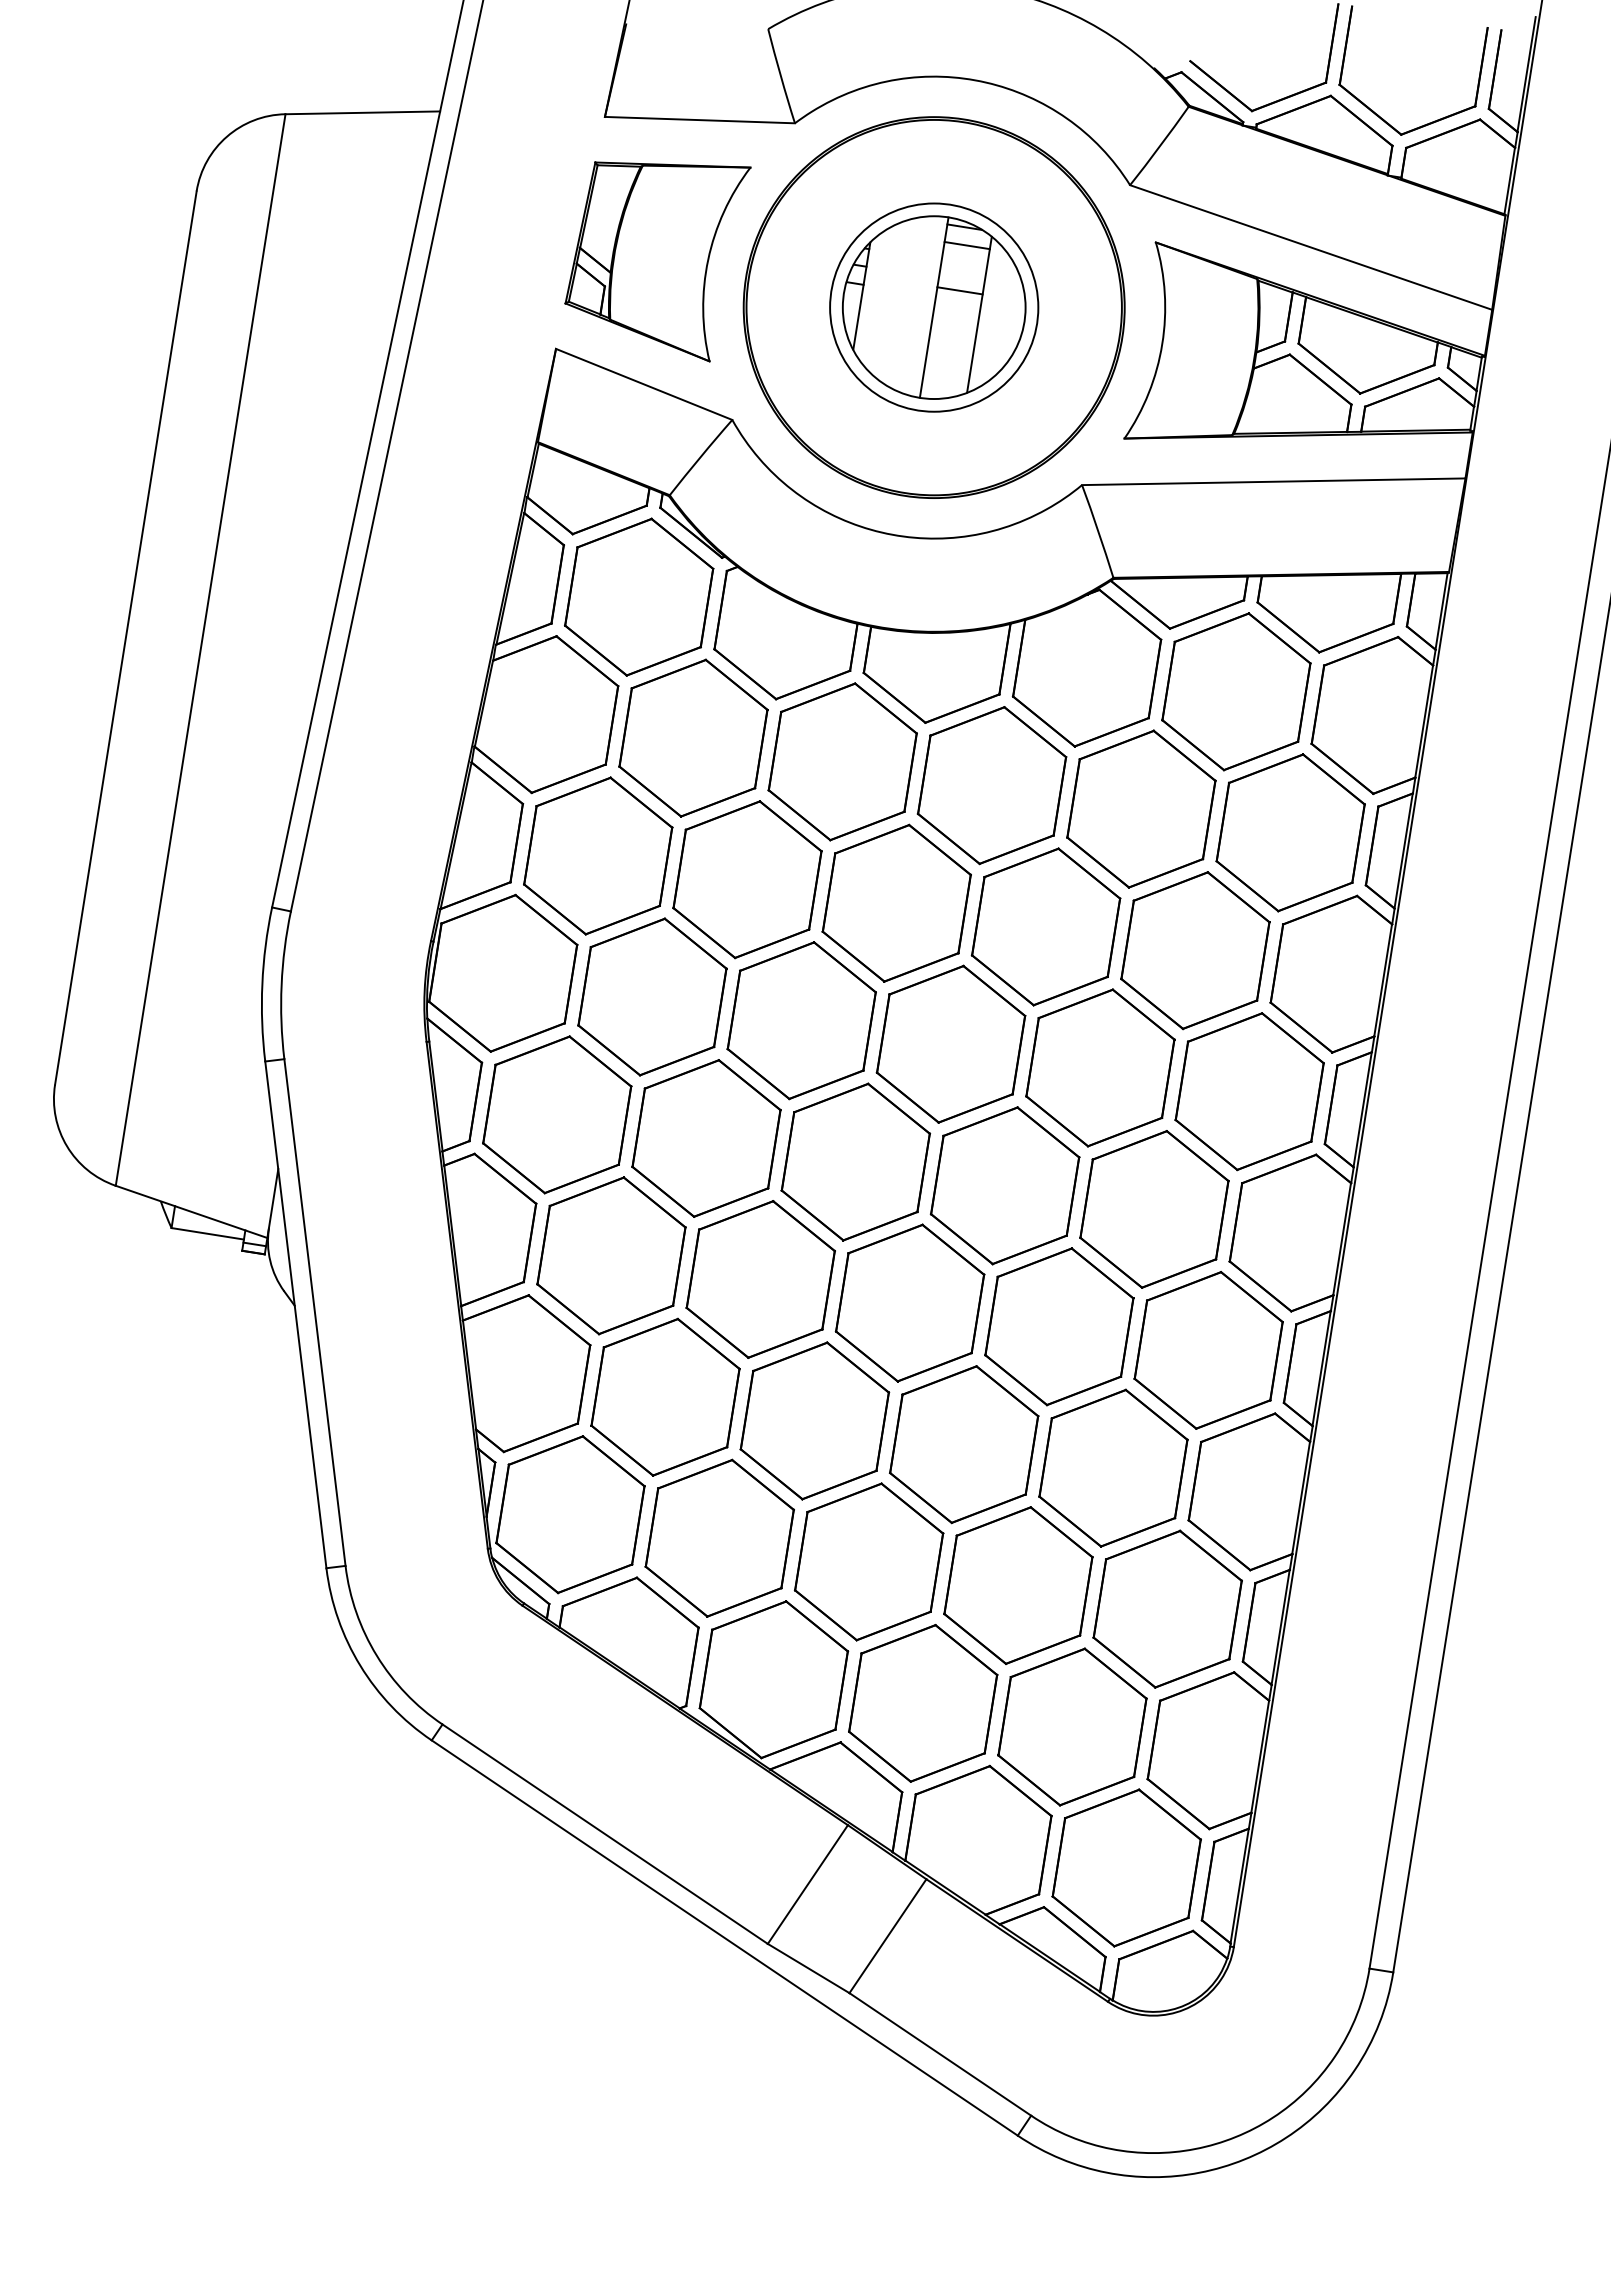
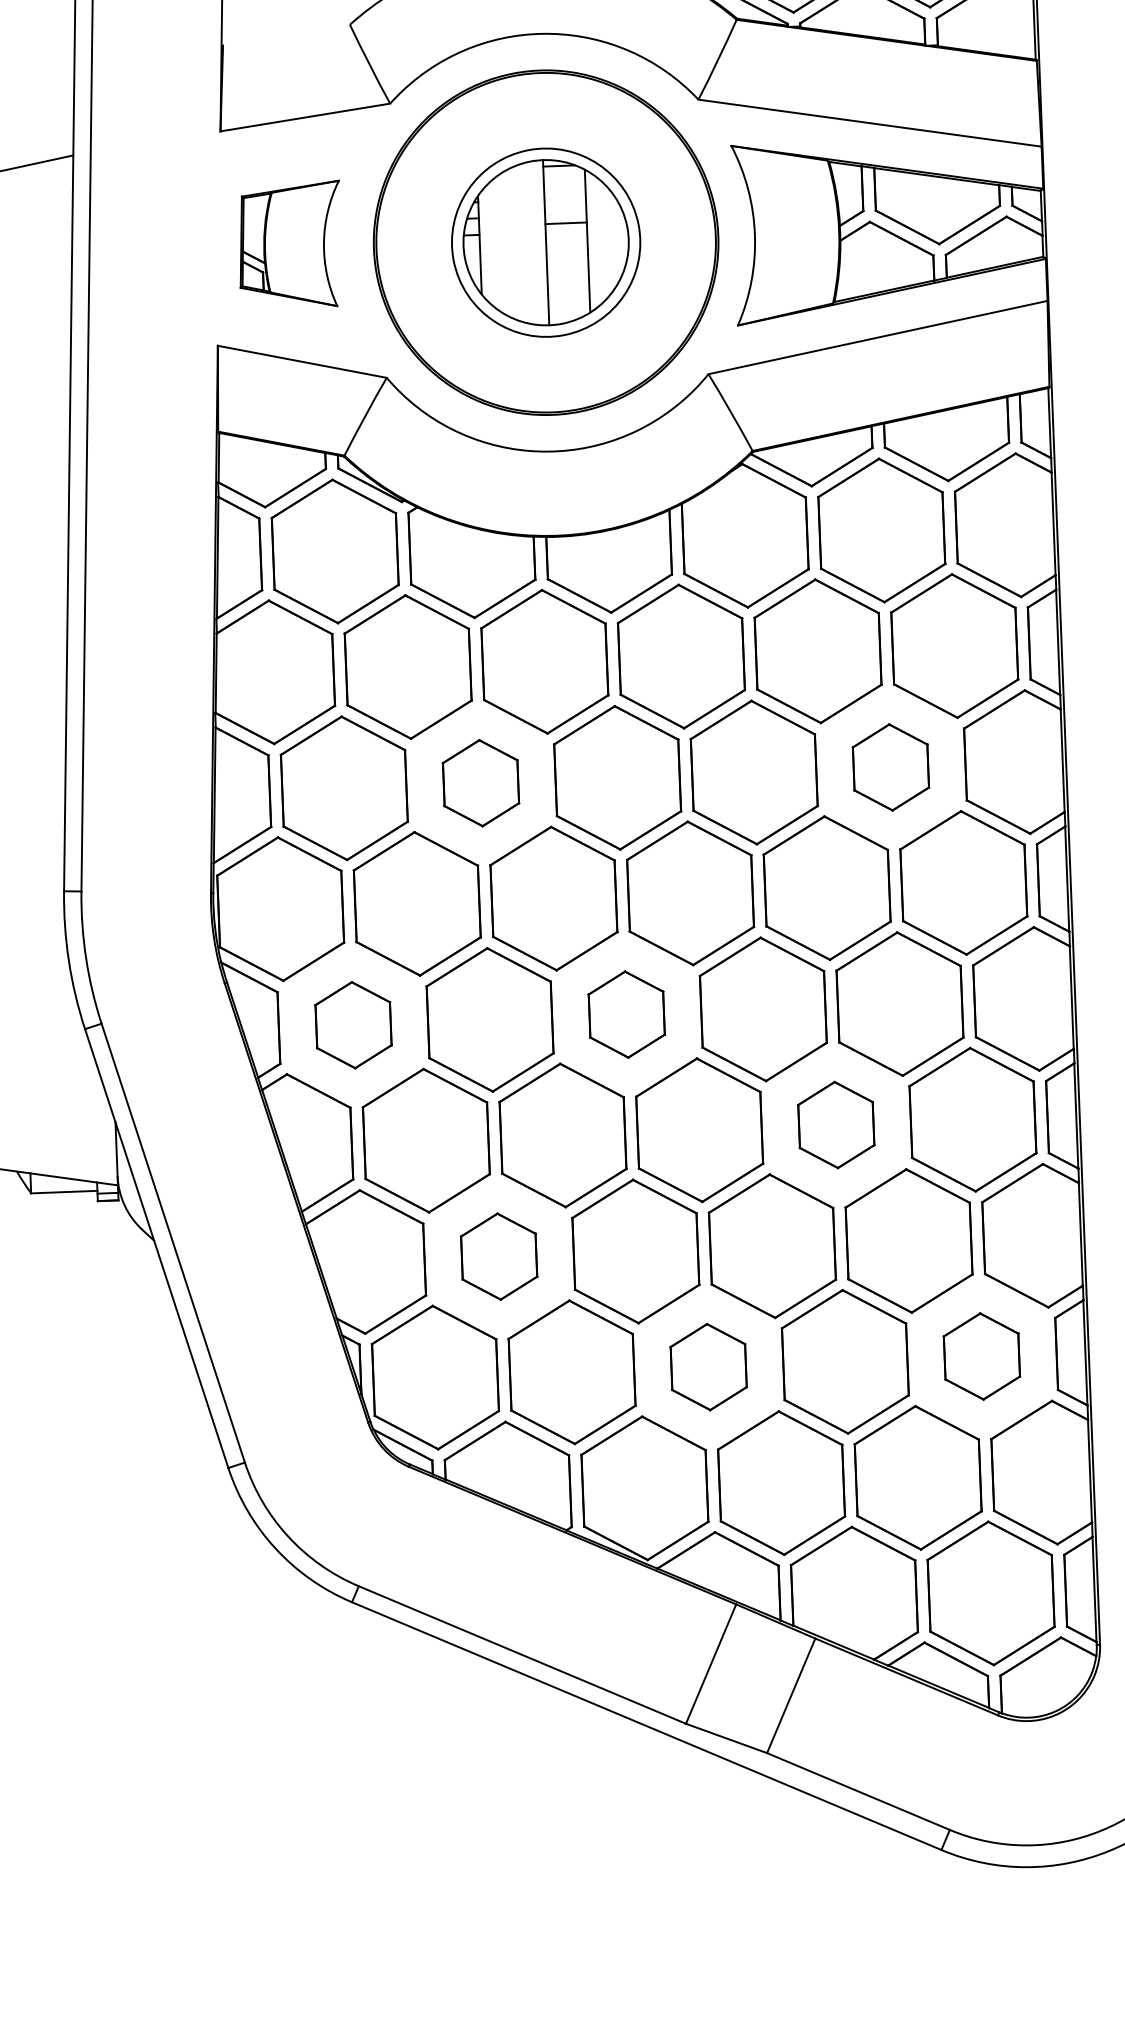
line: (966, 245) -> (563, 181), removed
part: (657, 261) -> (292, 250), size x0.7
part: (747, 879) -> (480, 782), size x0.6
part: (1195, 950) -> (890, 767), size x0.6
part: (557, 1114) -> (353, 1024), size x0.6
part: (855, 1161) -> (626, 1014), size x0.6
part: (1059, 1326) -> (836, 1124), size x0.6
part: (665, 1396) -> (499, 1256), size x0.6
part: (868, 1561) -> (708, 1366), size x0.6
part: (1167, 1608) -> (981, 1355), size x0.6

